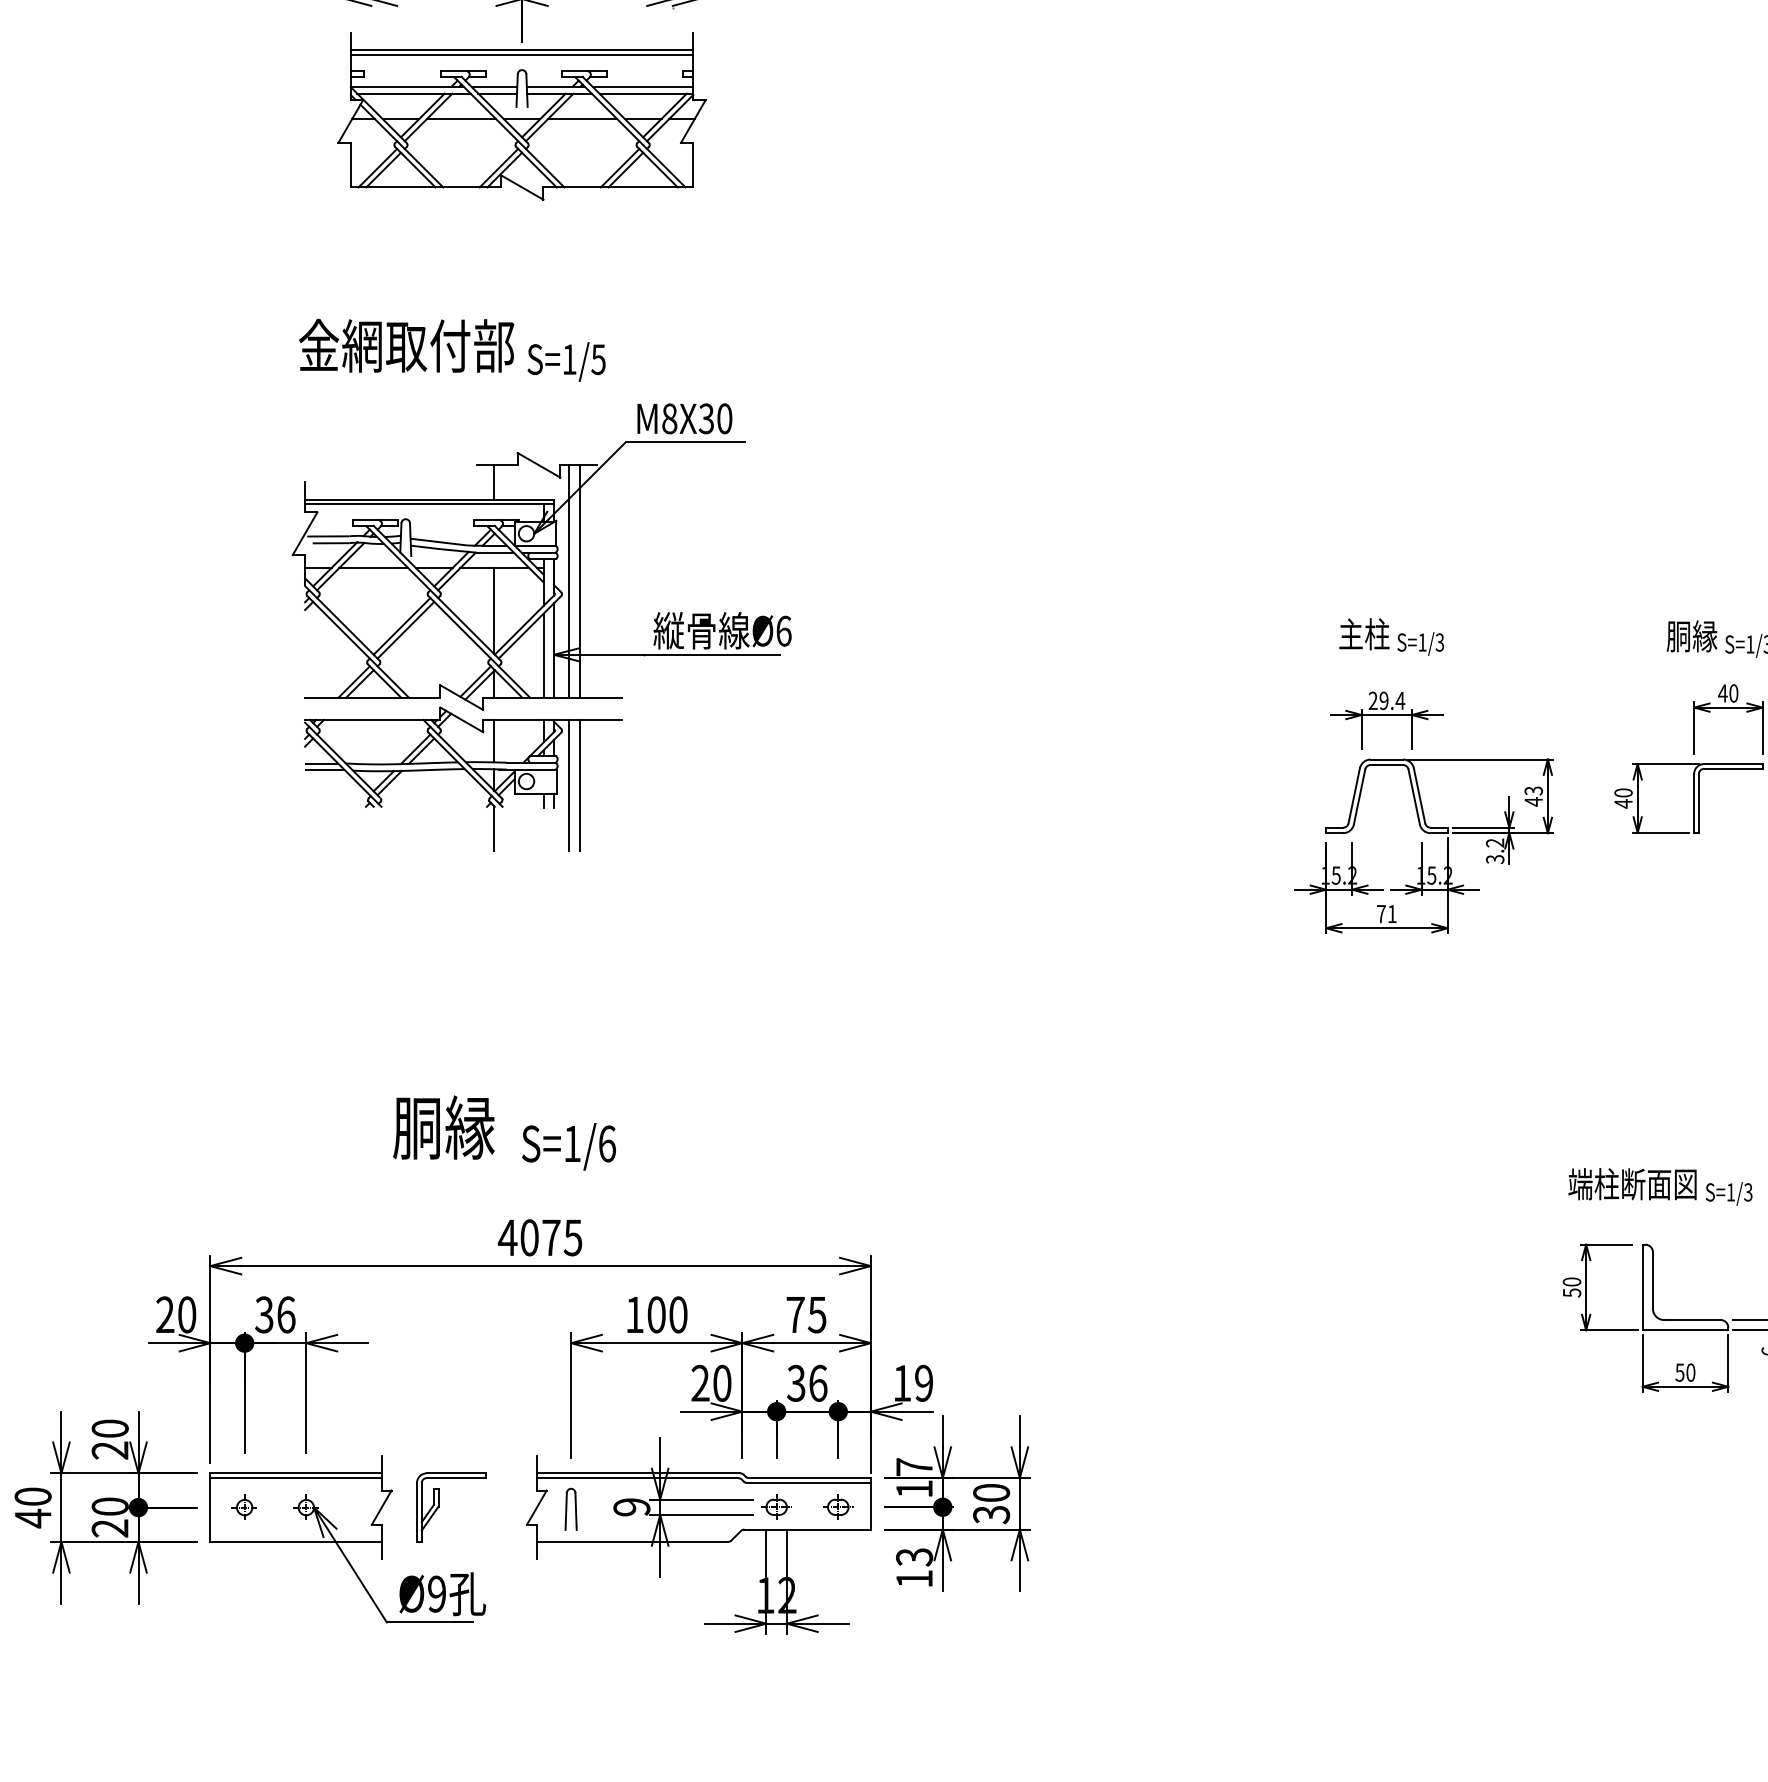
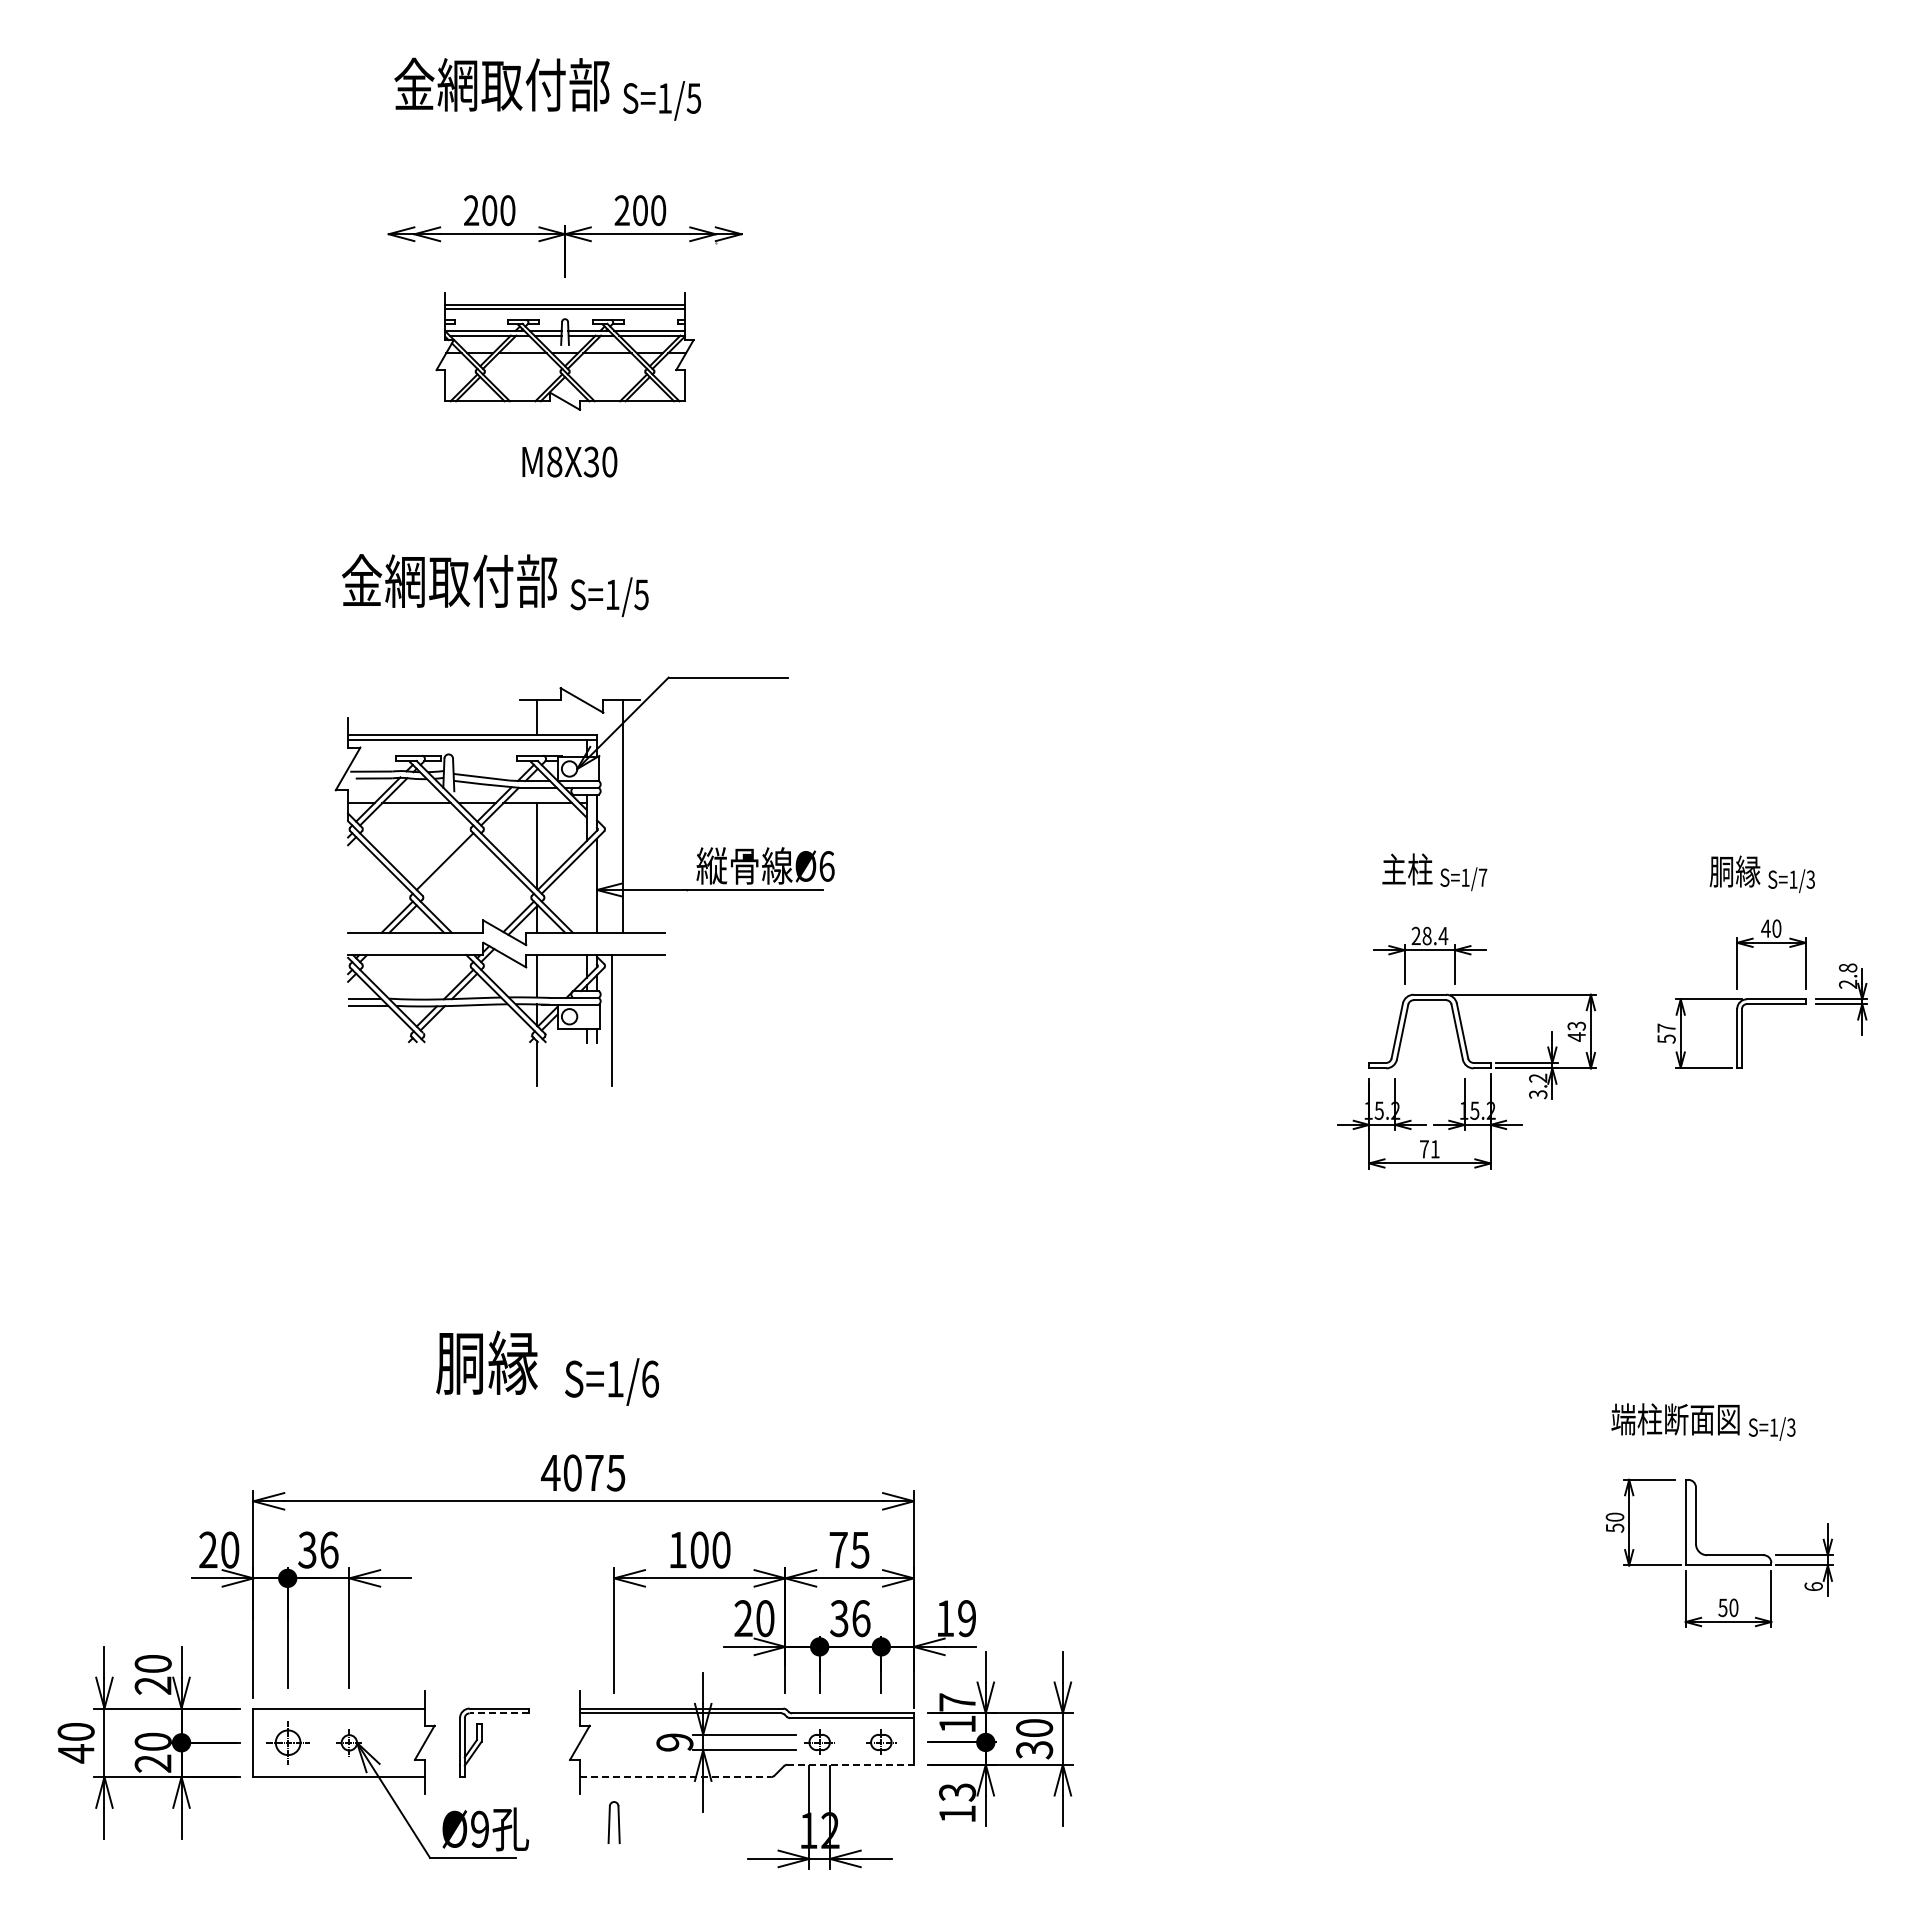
part: (521, 116) -> (564, 351), size x0.7
text: (684, 418) -> (569, 461), moved
line: (569, 581) -> (612, 816), removed
line: (405, 630) -> (448, 865), removed
text: (1439, 642) -> (1482, 877), S=1/3 -> S=1/7
line: (543, 655) -> (586, 890), removed
text: (1383, 700) -> (1426, 935), 29.4 -> 28.4
line: (579, 785) -> (622, 1020), removed
text: (1623, 798) -> (1666, 1033), 40 -> 57
line: (295, 1478) -> (338, 1713), removed
line: (455, 1478) -> (498, 1713), solid -> dashed
part: (243, 1507) -> (286, 1742), size x1.6
part: (570, 1509) -> (613, 1822), moved
line: (808, 1529) -> (851, 1764), solid -> dashed
line: (632, 1542) -> (675, 1777), solid -> dashed

